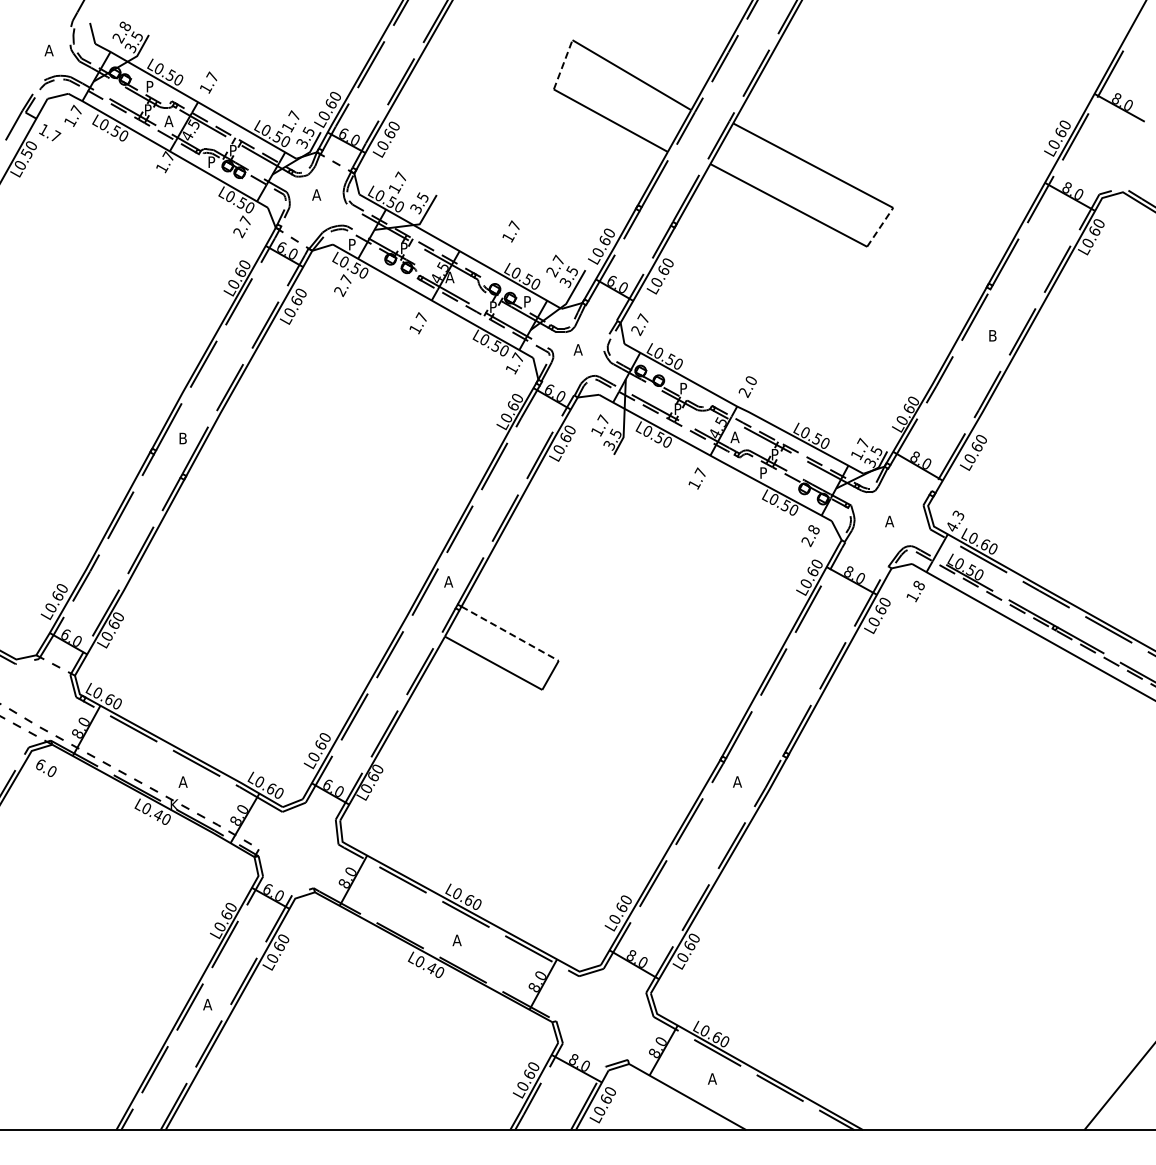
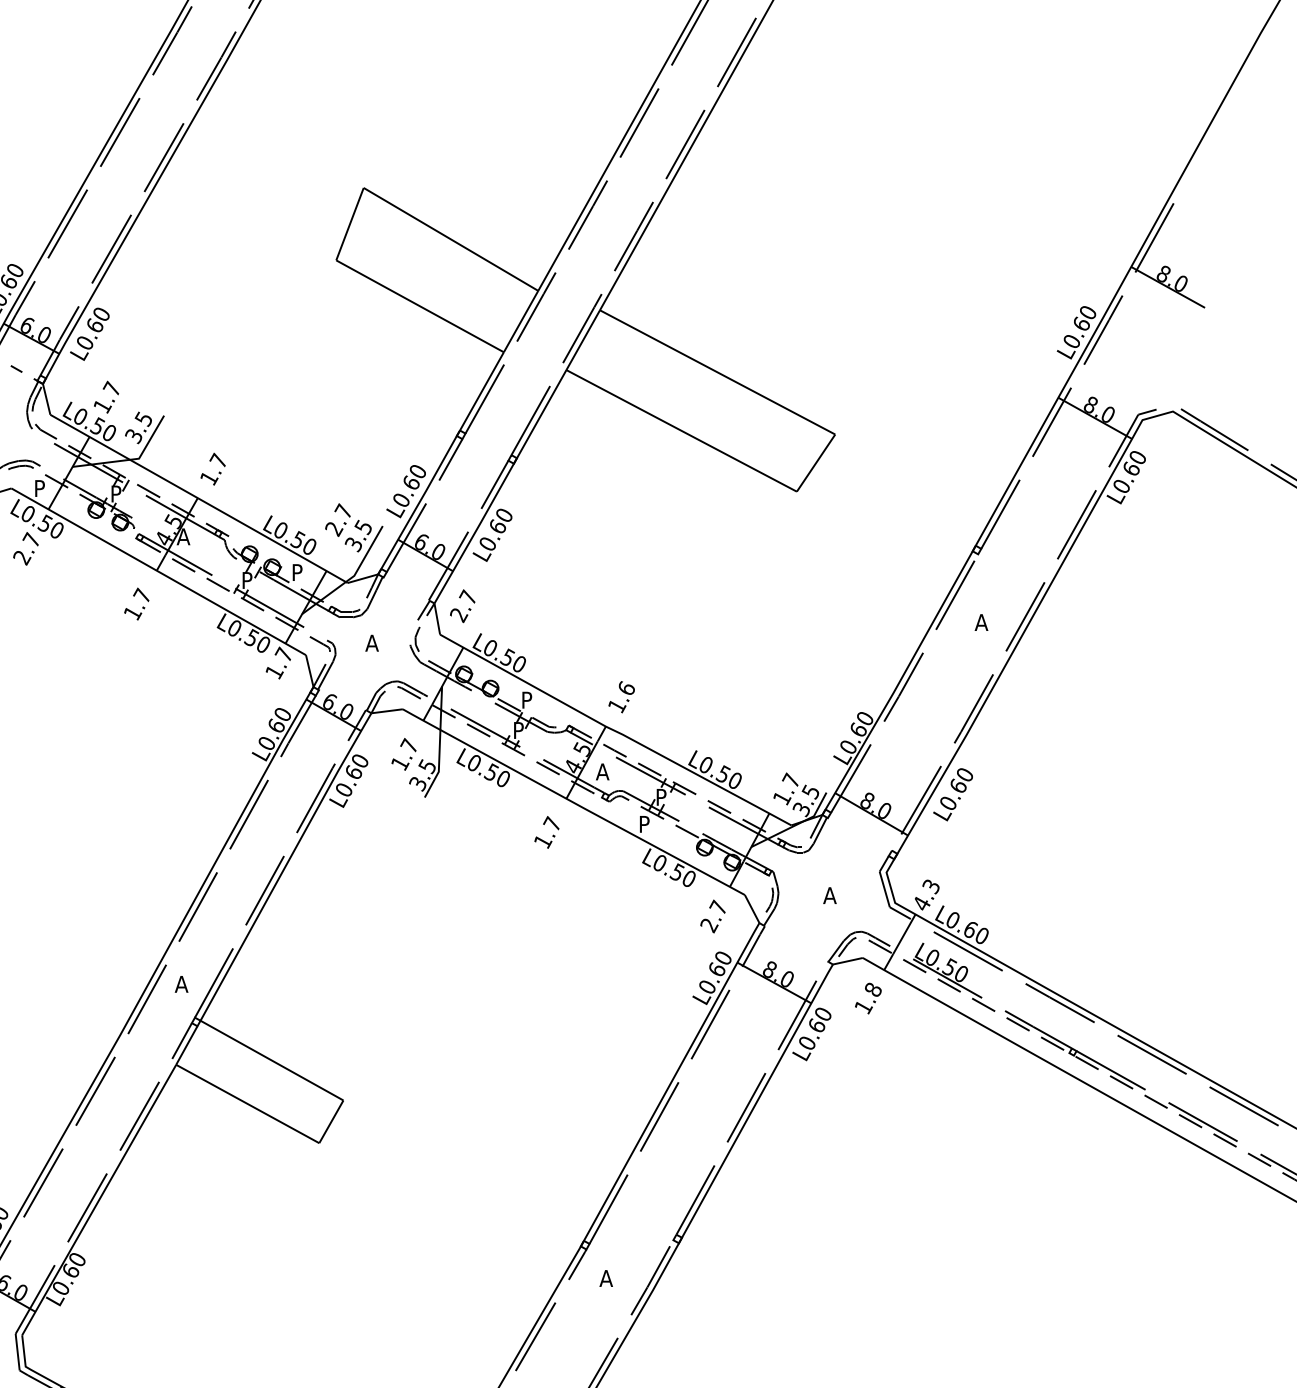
line: (563, 64) -> (350, 223), dashed -> solid
line: (880, 226) -> (816, 461), dashed -> solid
text: (510, 231) -> (212, 469), moved
text: (992, 335) -> (981, 622), B -> A
text: (747, 386) -> (620, 697), 2.0 -> 1.6
text: (813, 529) -> (718, 907), 2.8 -> 2.7
line: (510, 633) -> (272, 1060), dashed -> solid

